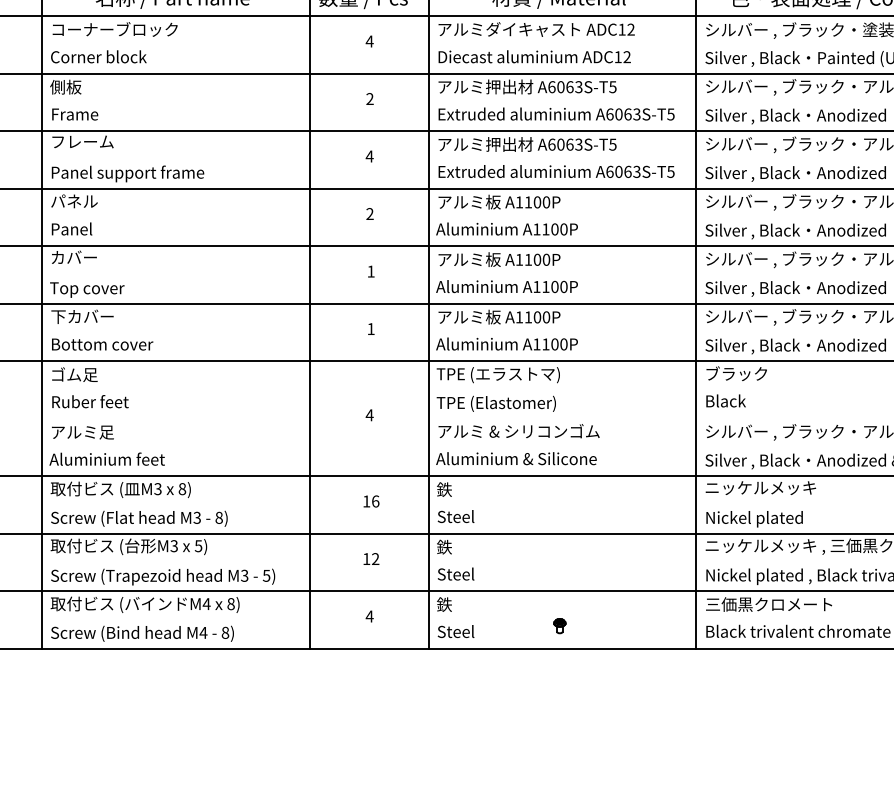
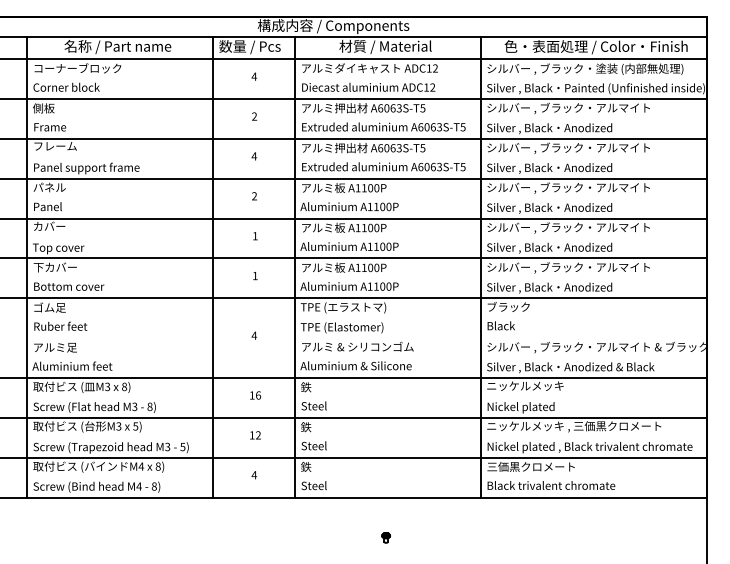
part: (558, 625) -> (385, 537), moved

